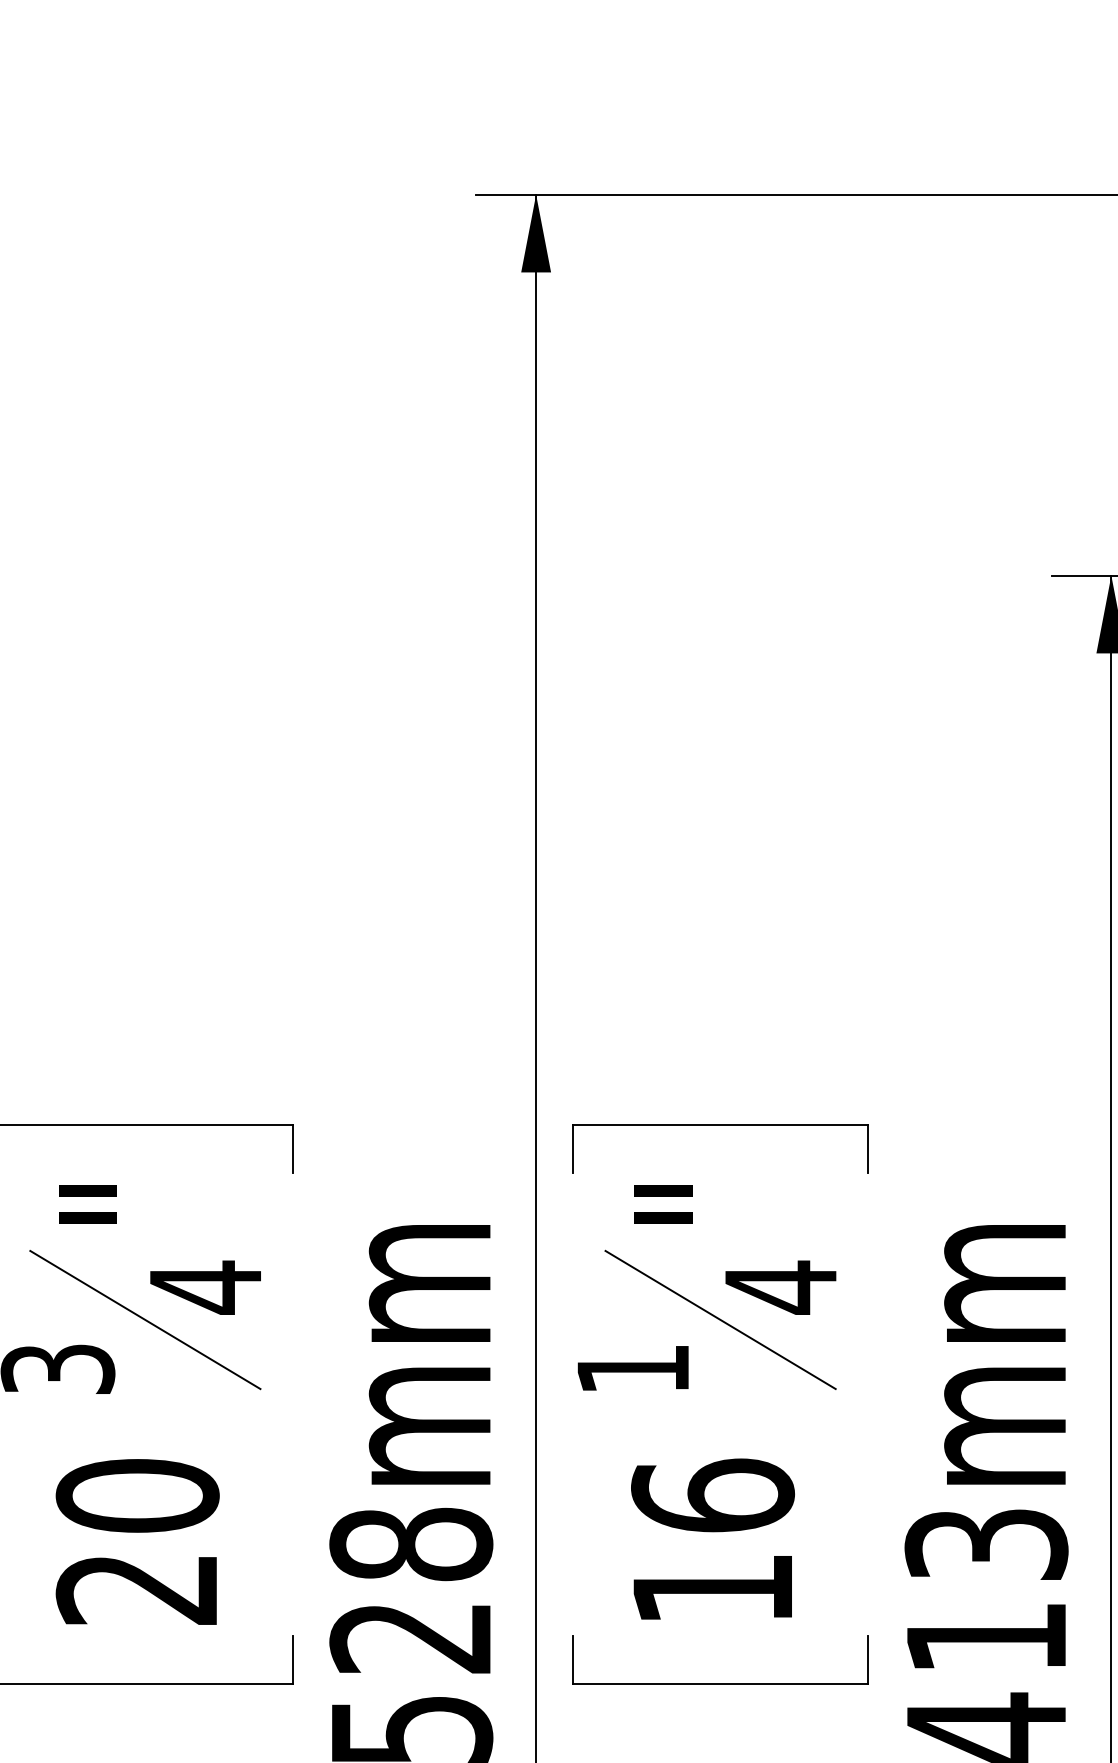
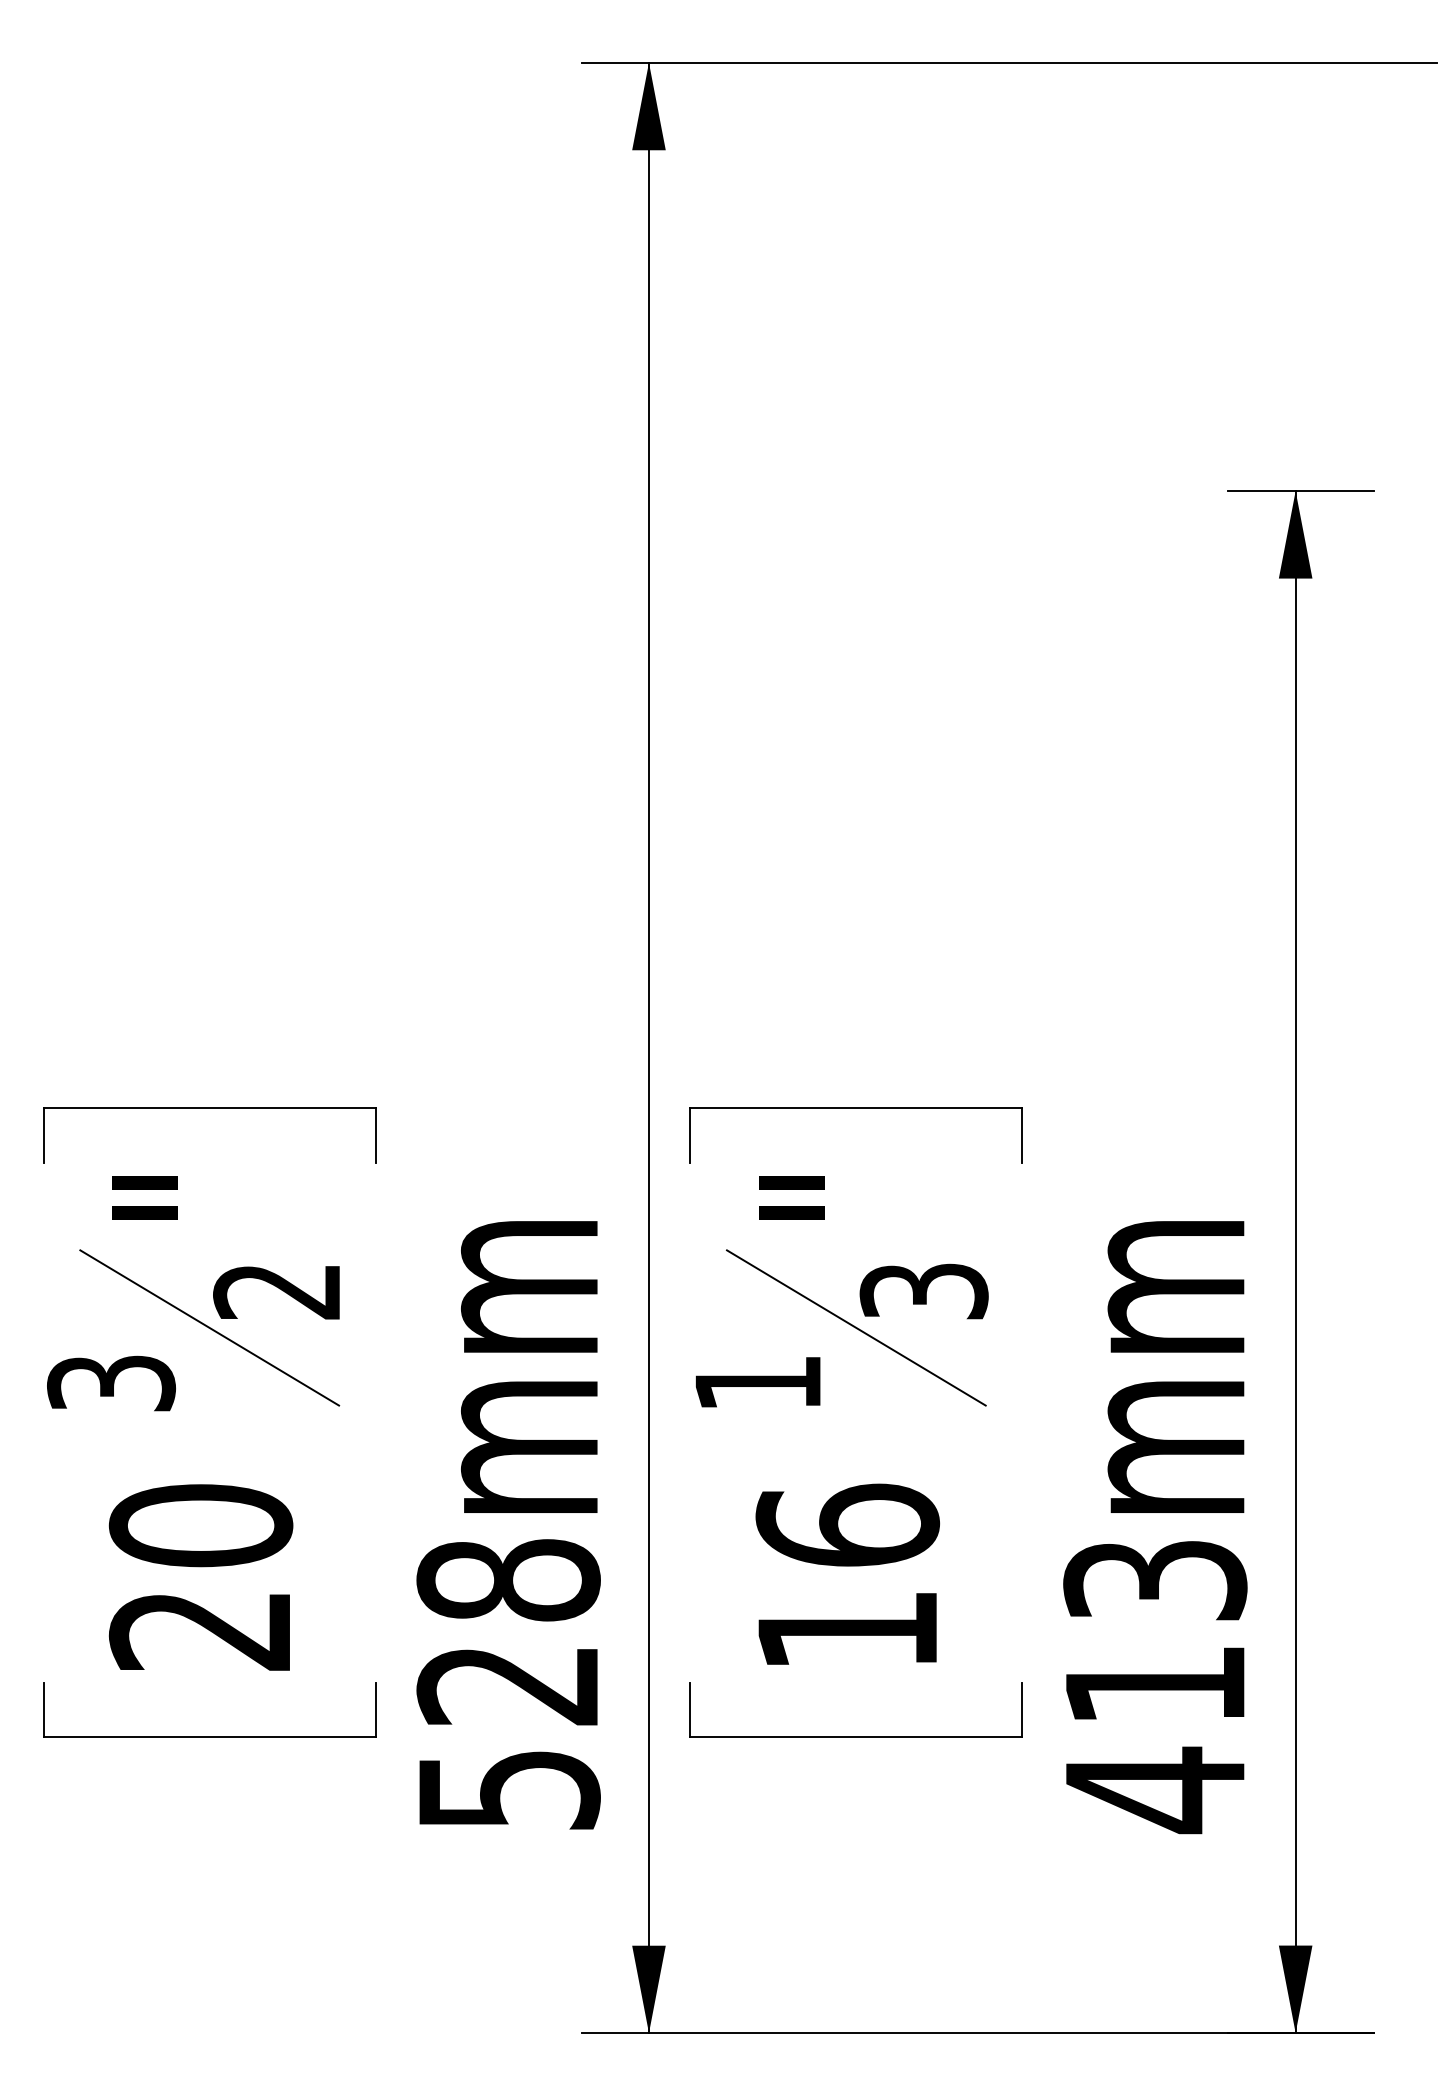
text: (204, 1287) -> (276, 1291), 4 -> 2
text: (780, 1287) -> (923, 1291), 4 -> 3

